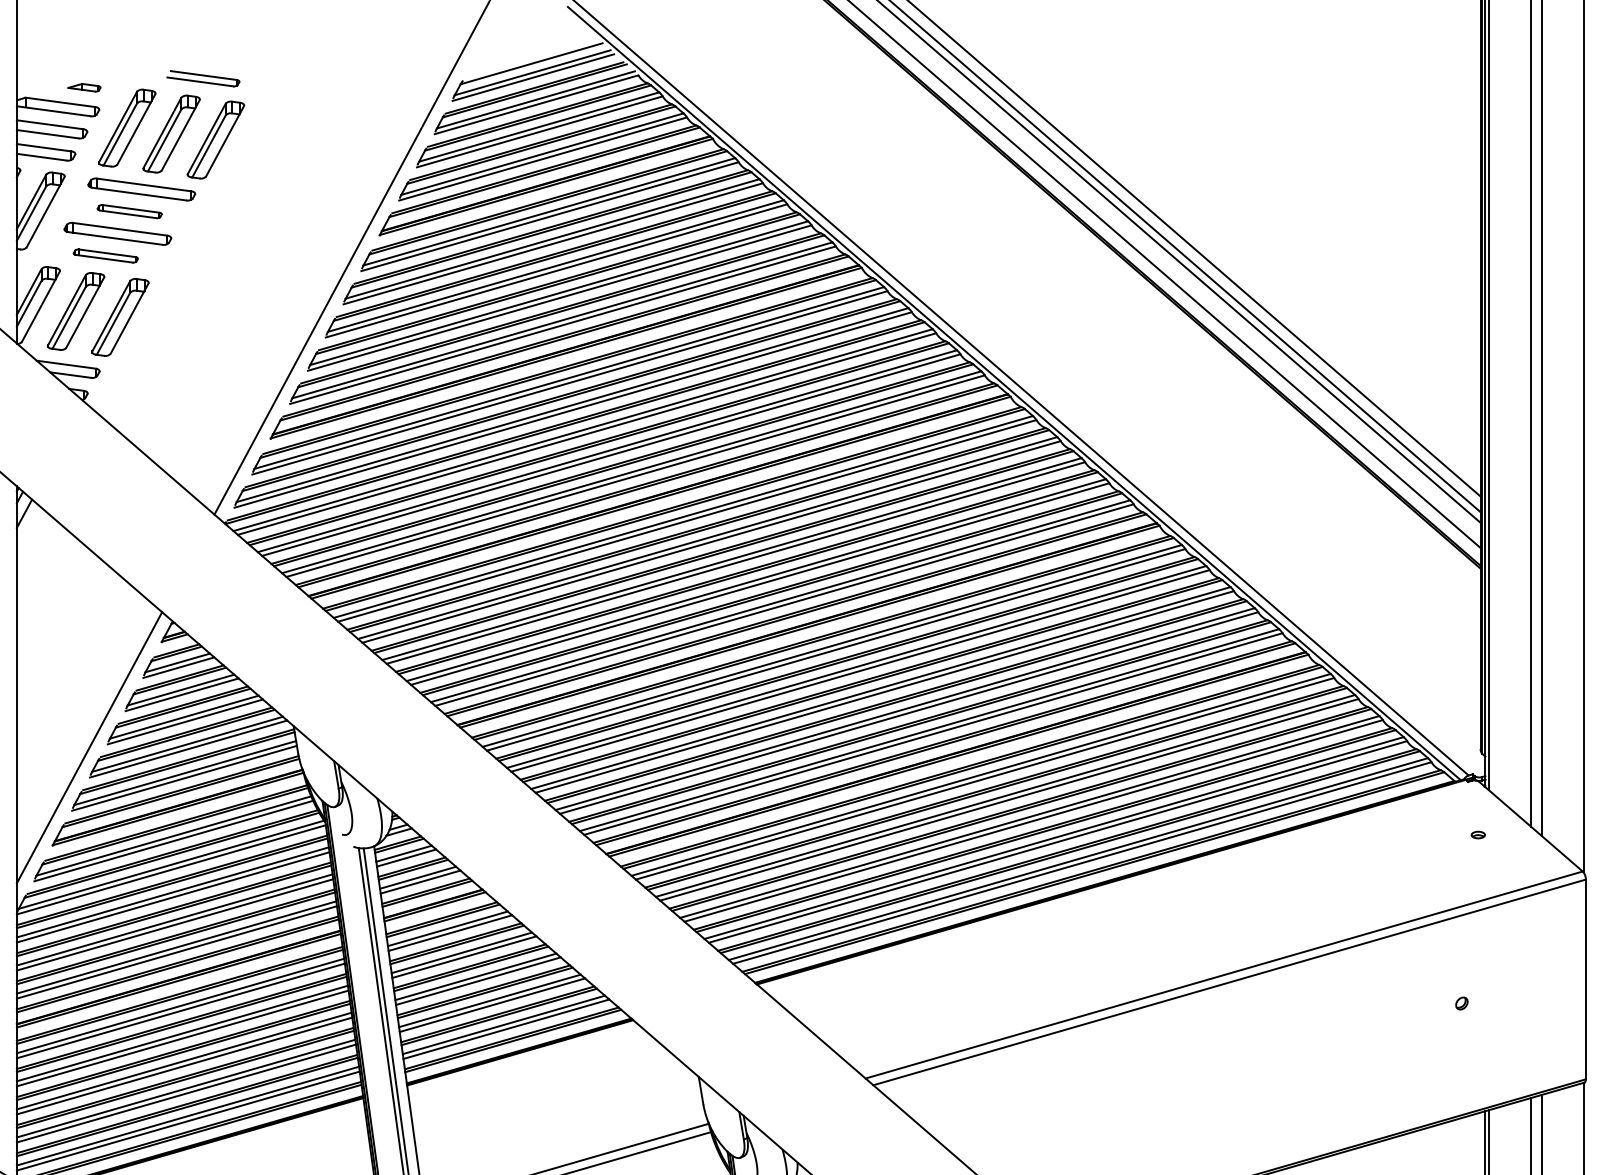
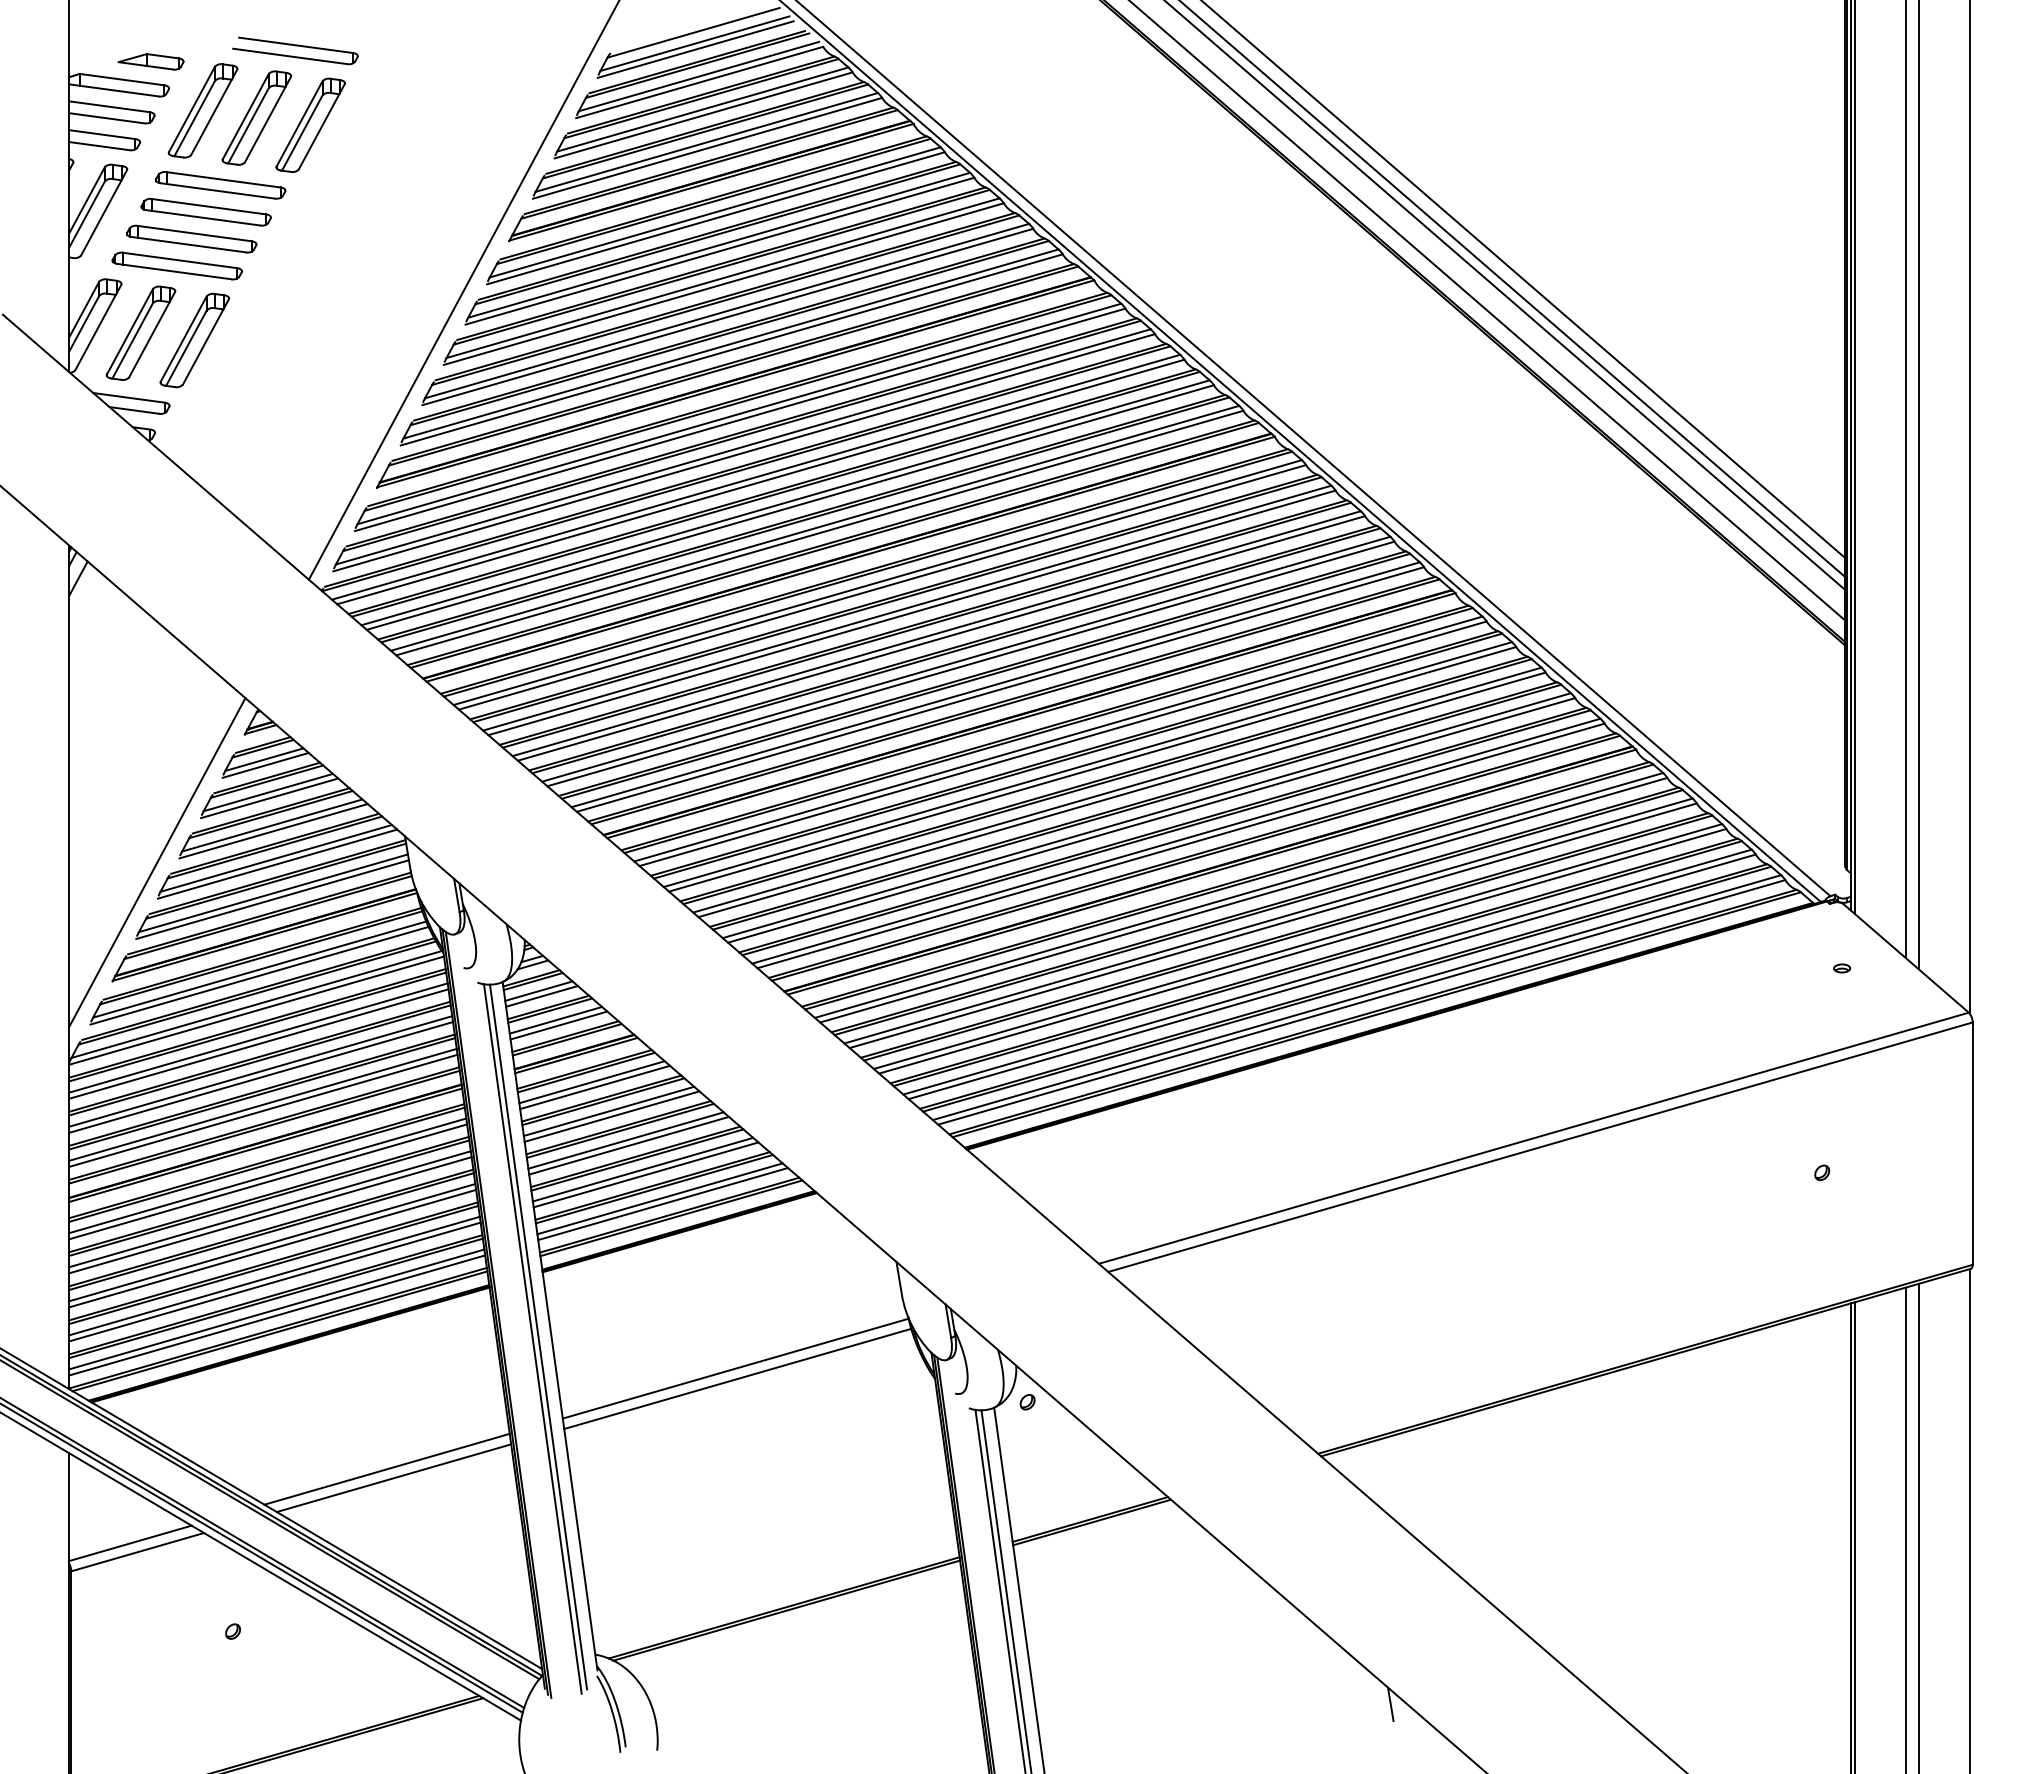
part: (203, 78) -> (295, 50), size x1.43
part: (83, 87) -> (150, 61), size x1.67
part: (129, 211) -> (205, 211), size x1.67
part: (105, 255) -> (176, 265), size x1.67

